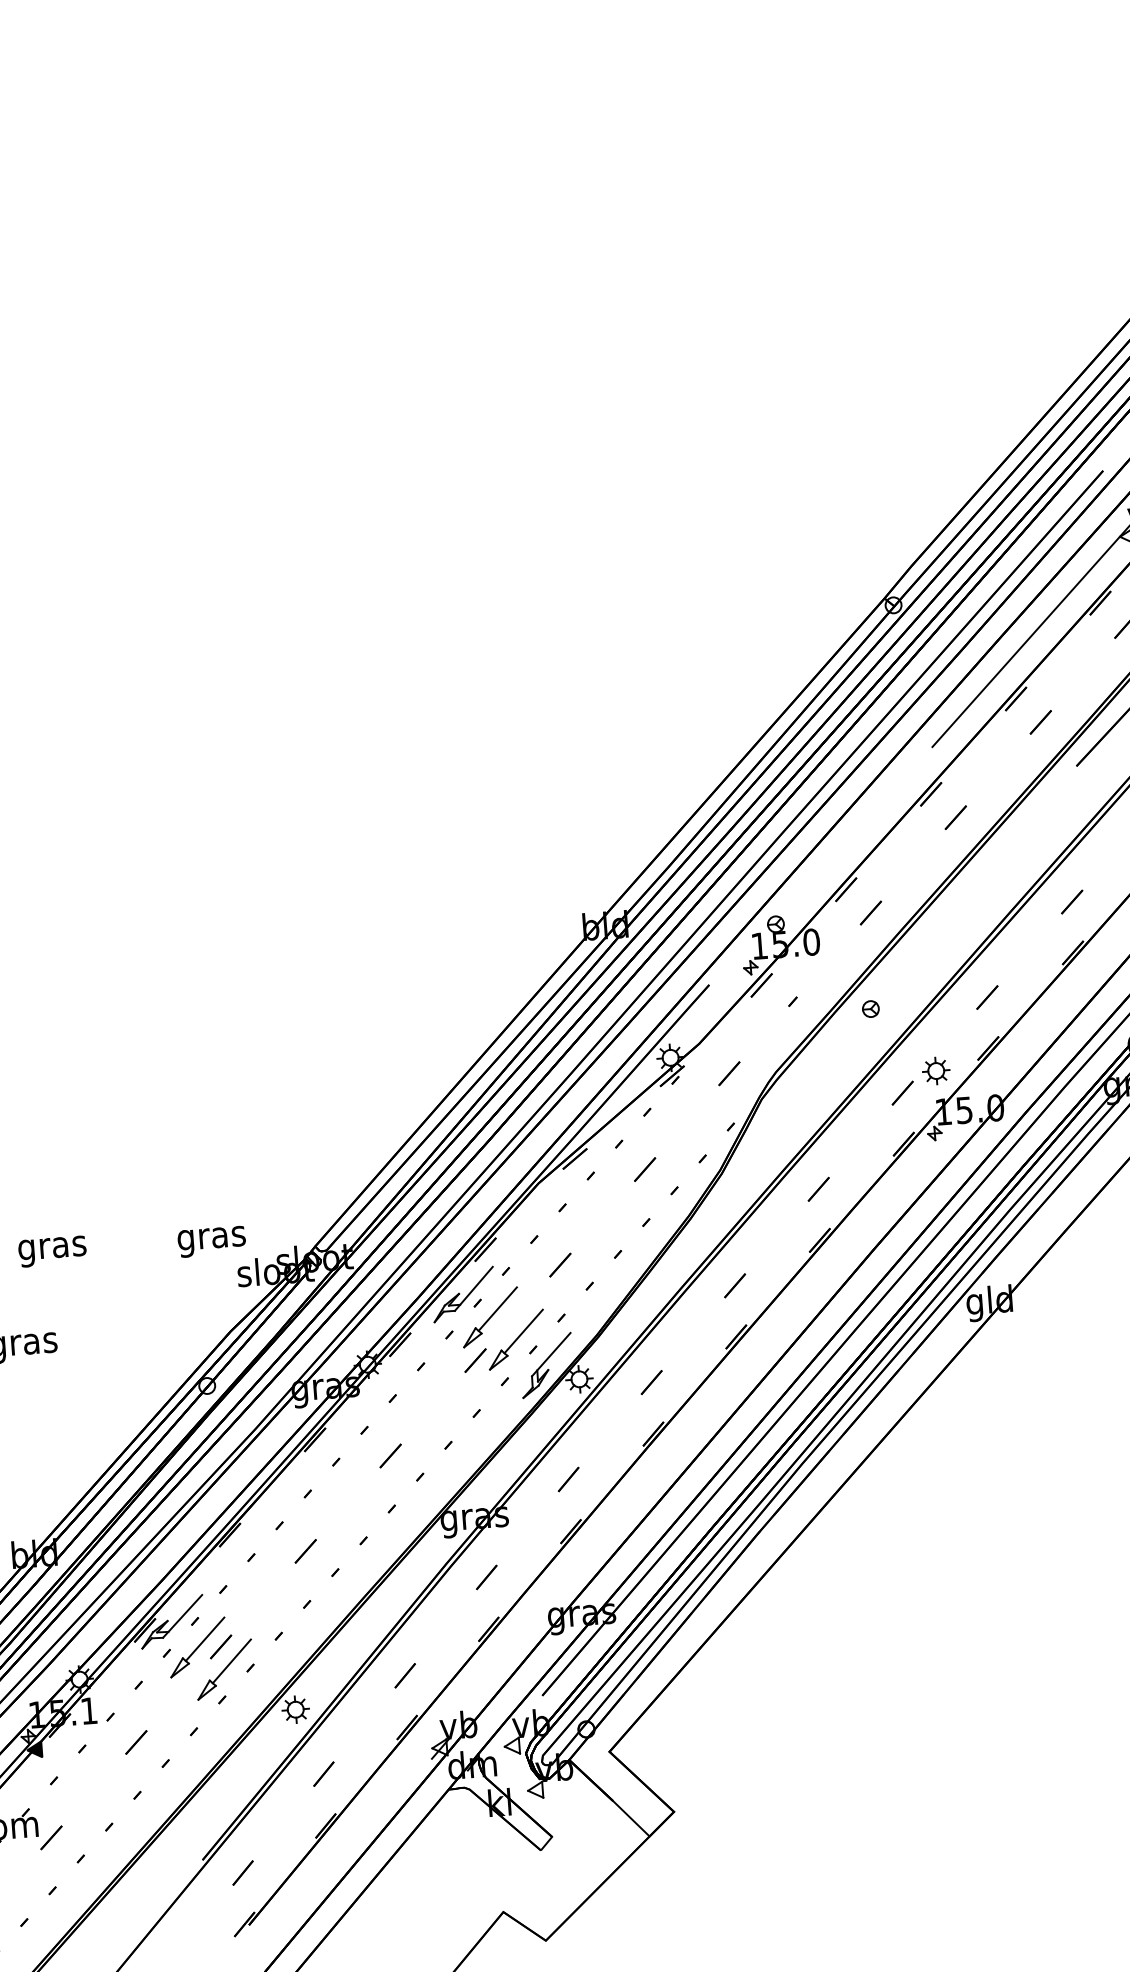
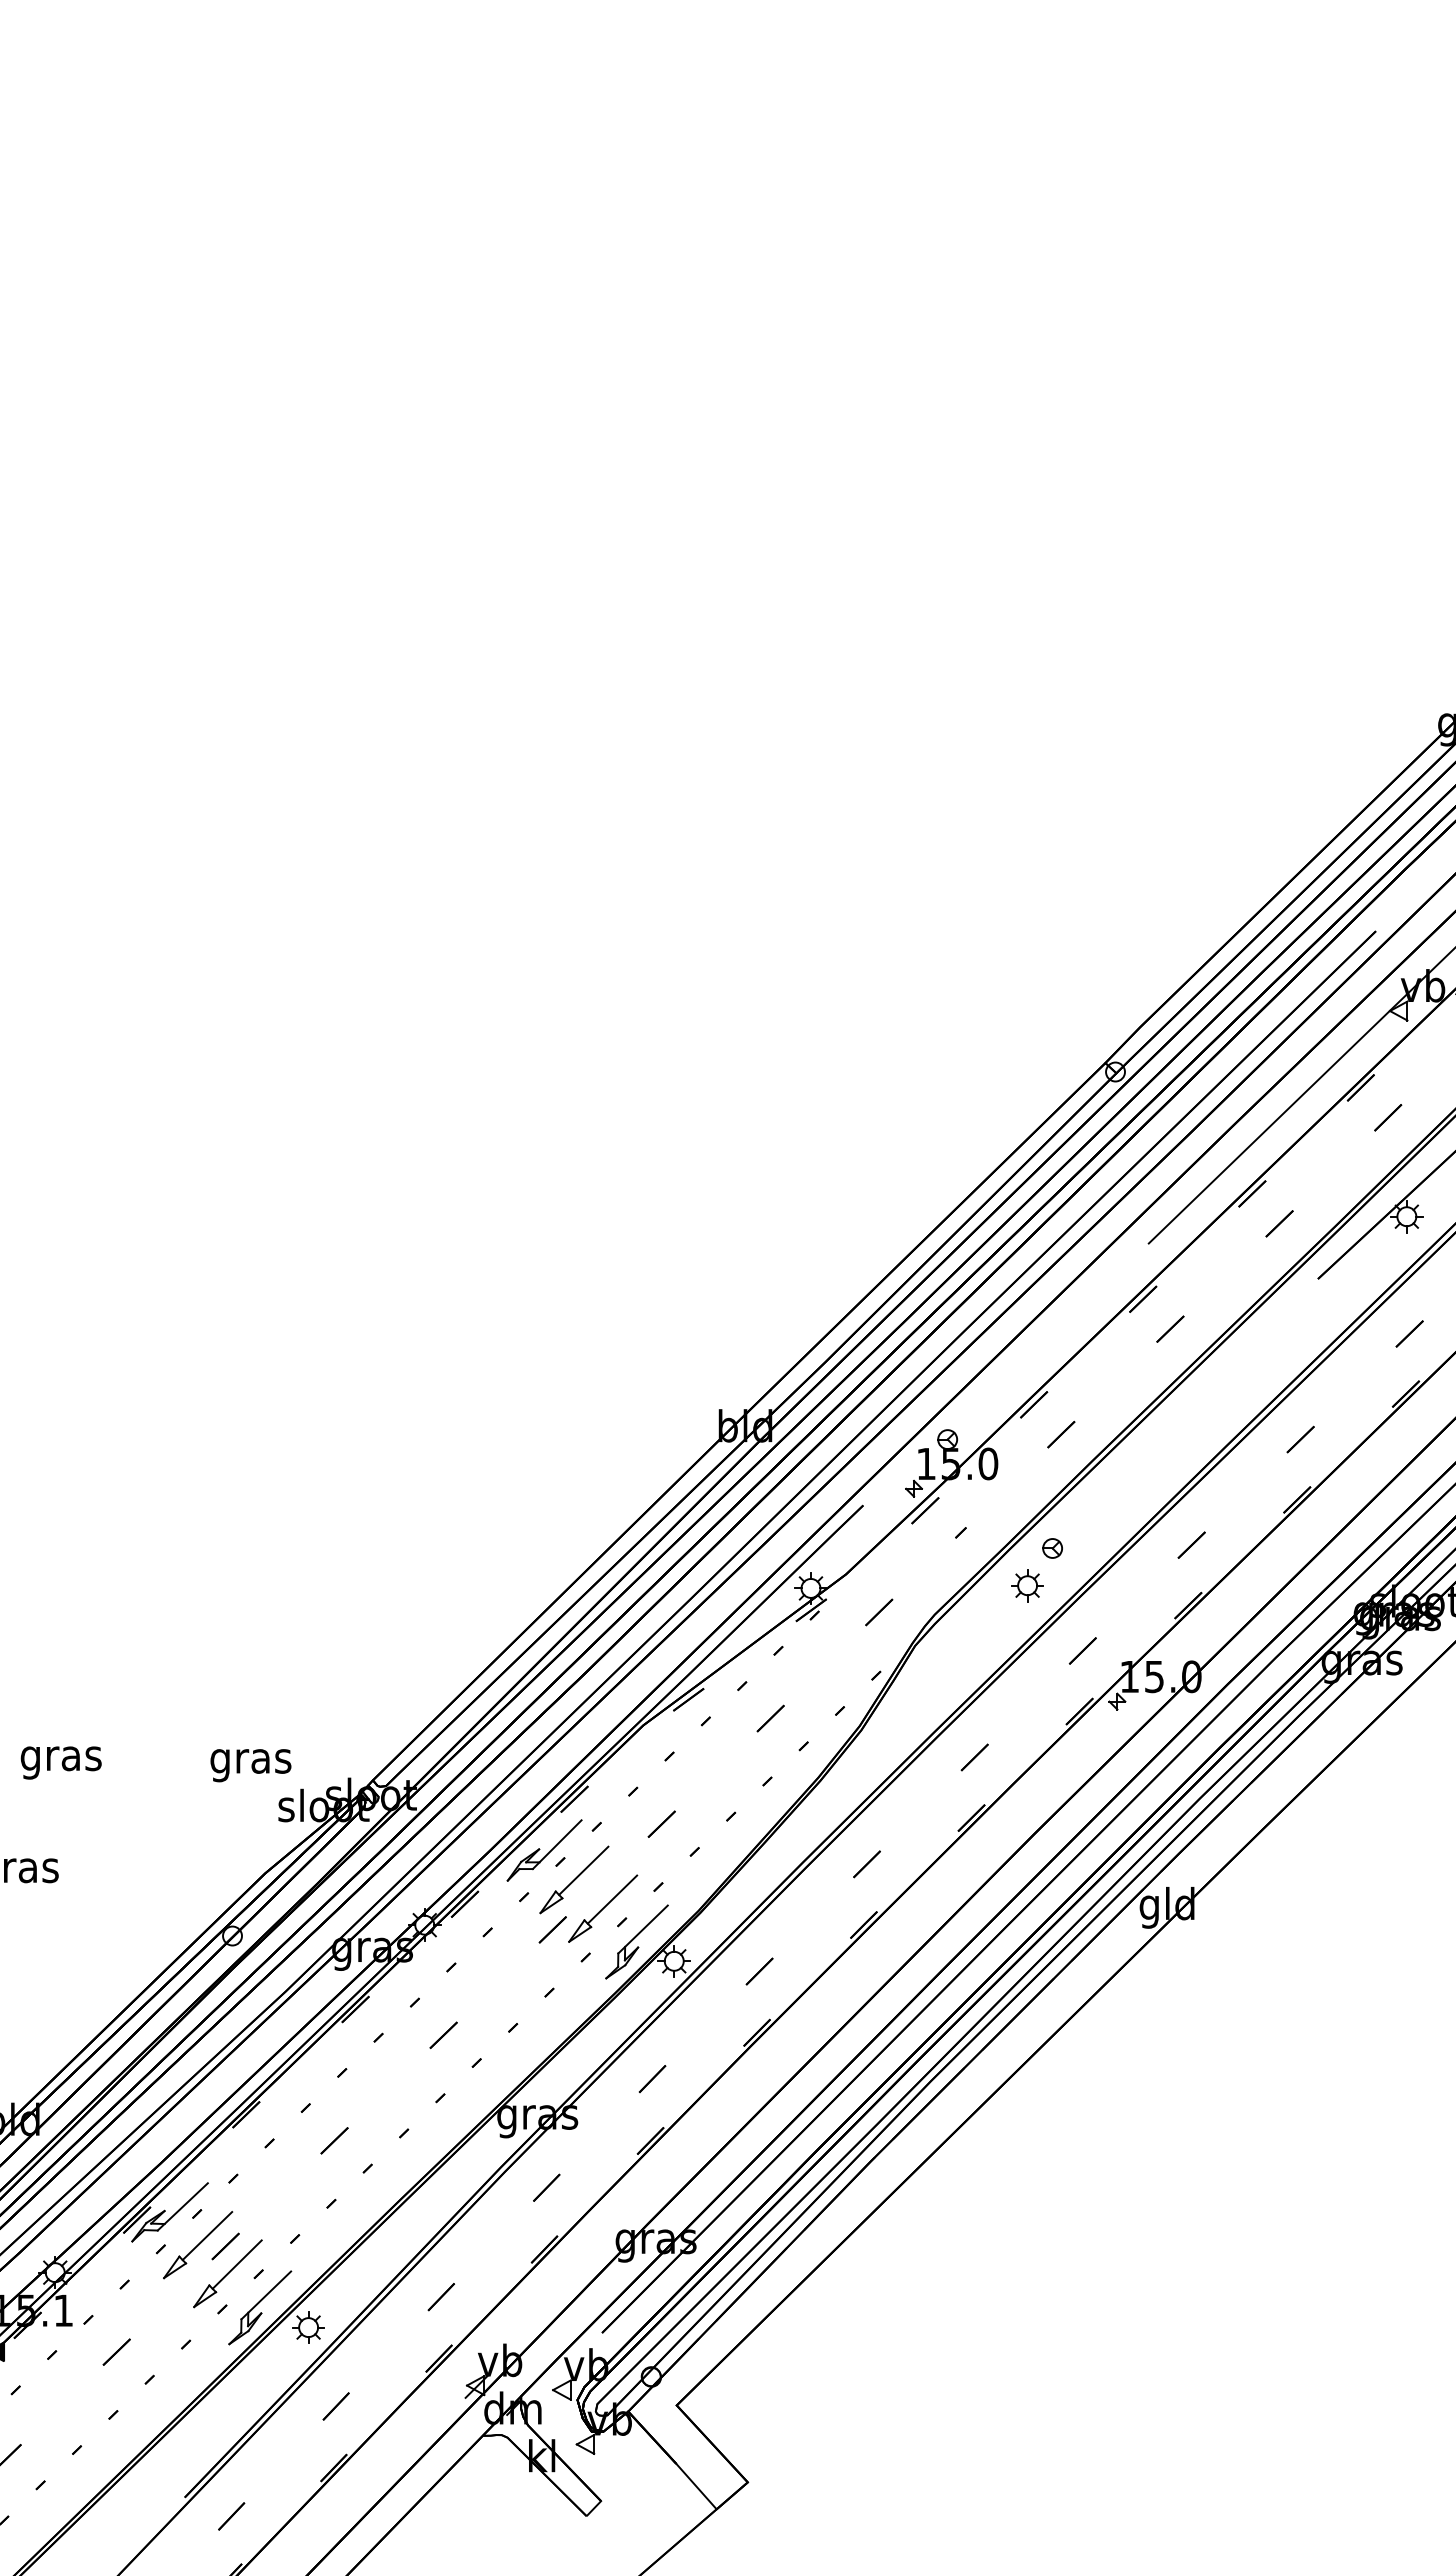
part: (936, 1070) -> (1027, 1585), moved
part: (254, 1695) -> (260, 2307), added

